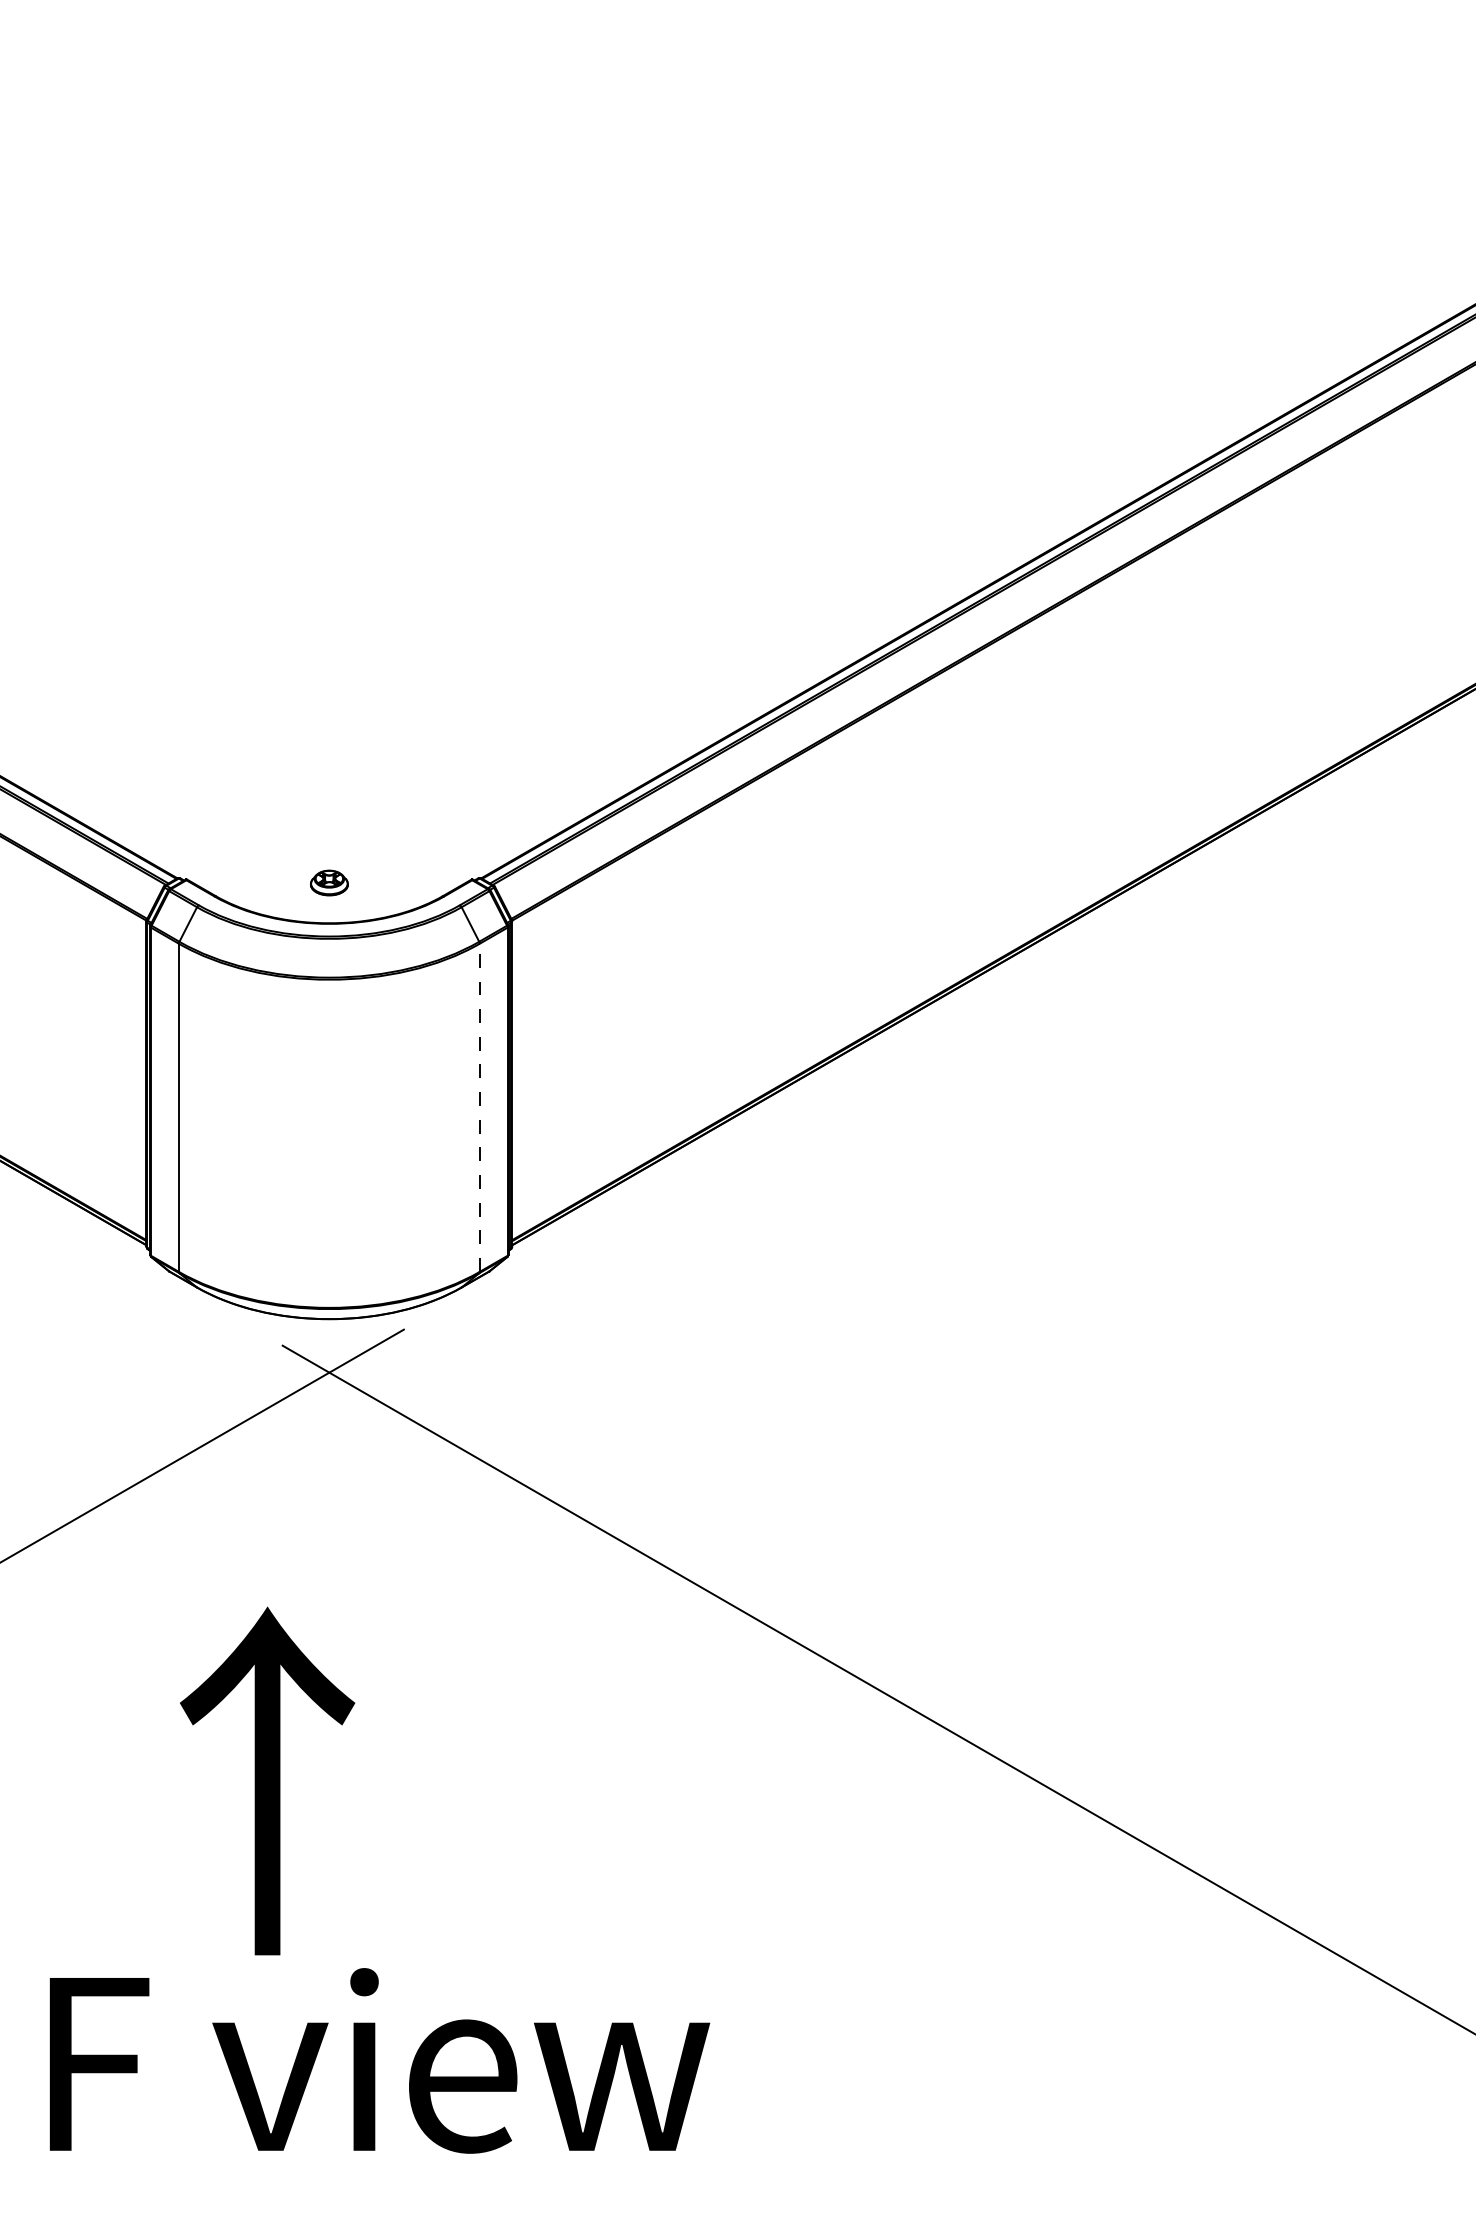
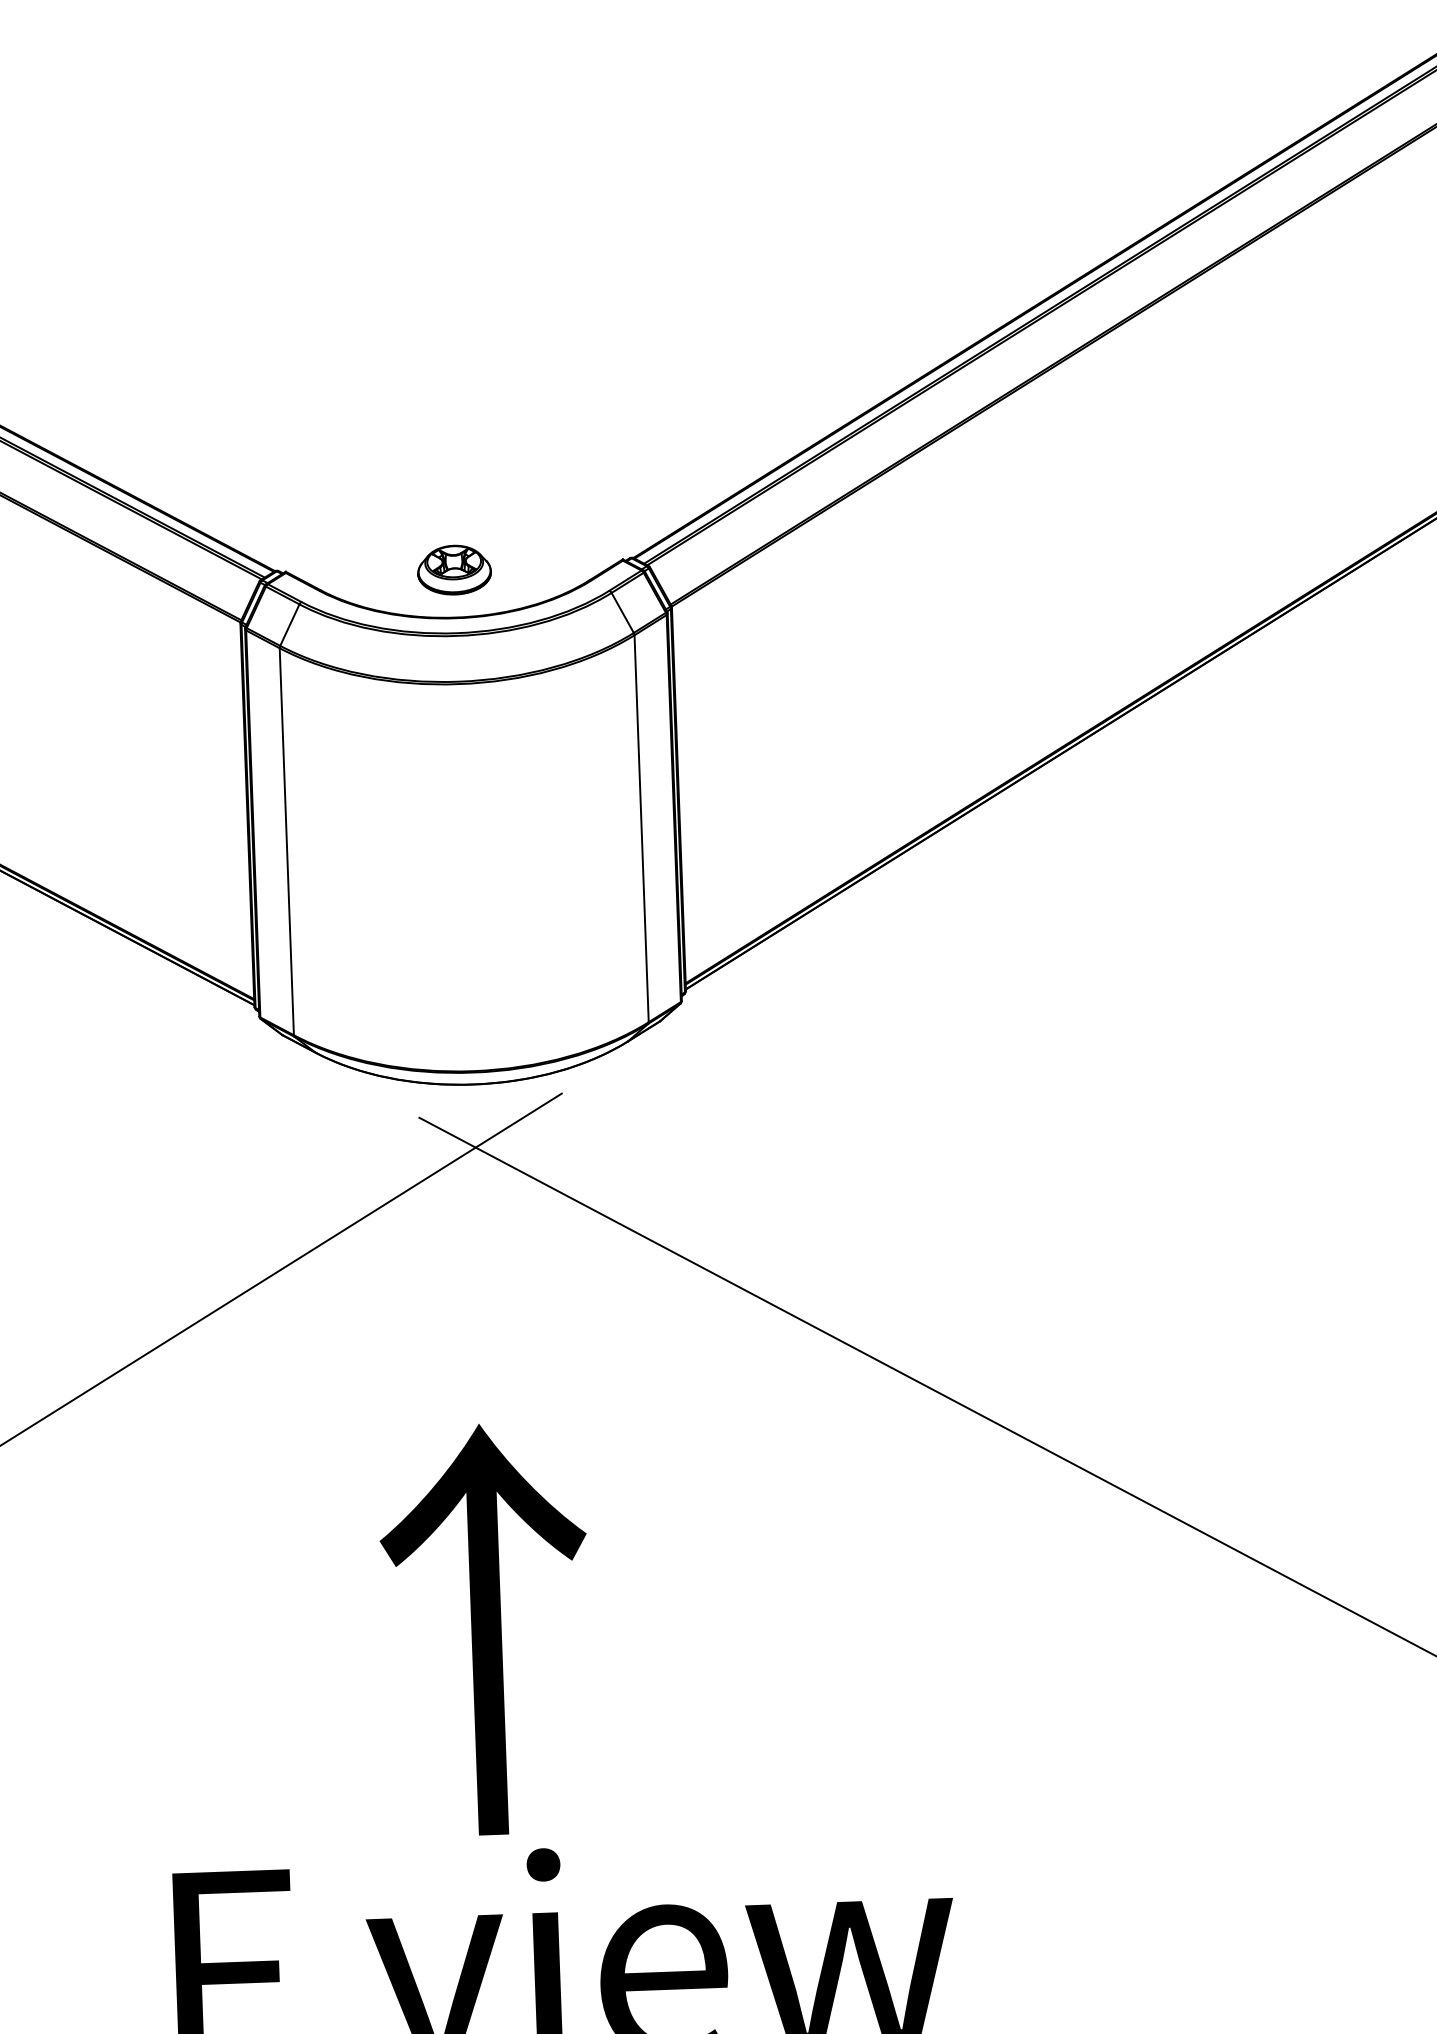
part: (329, 882) -> (454, 569), size x1.67
line: (479, 1107) -> (641, 828), dashed -> solid
text: (267, 1780) -> (486, 1628), moved

